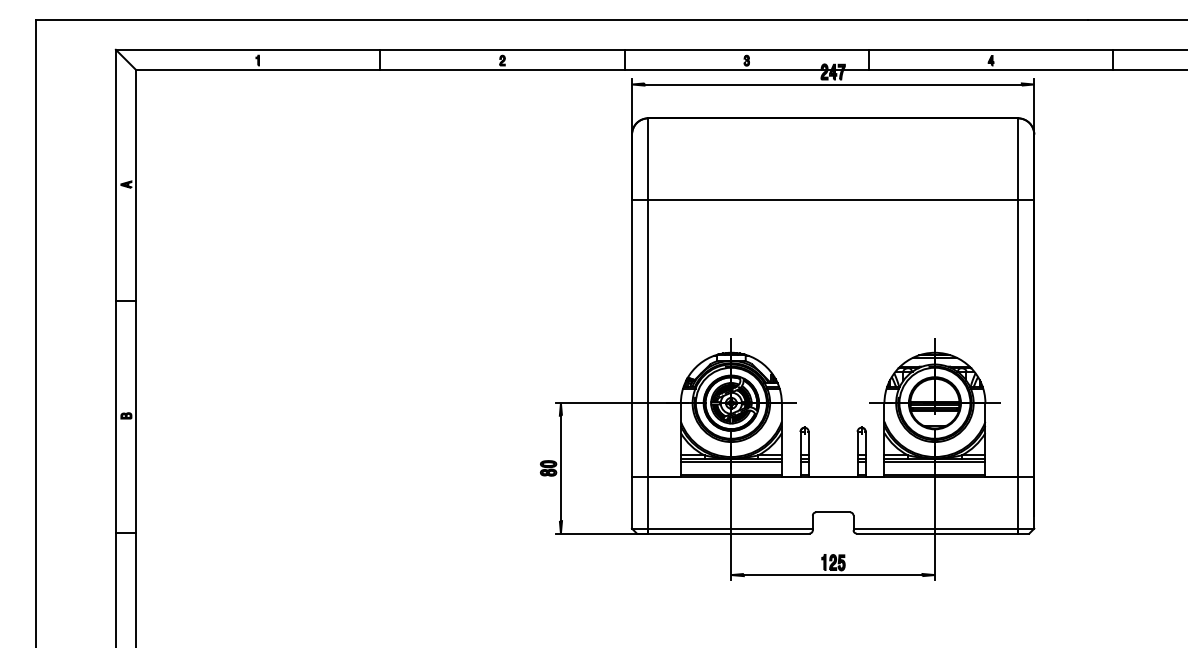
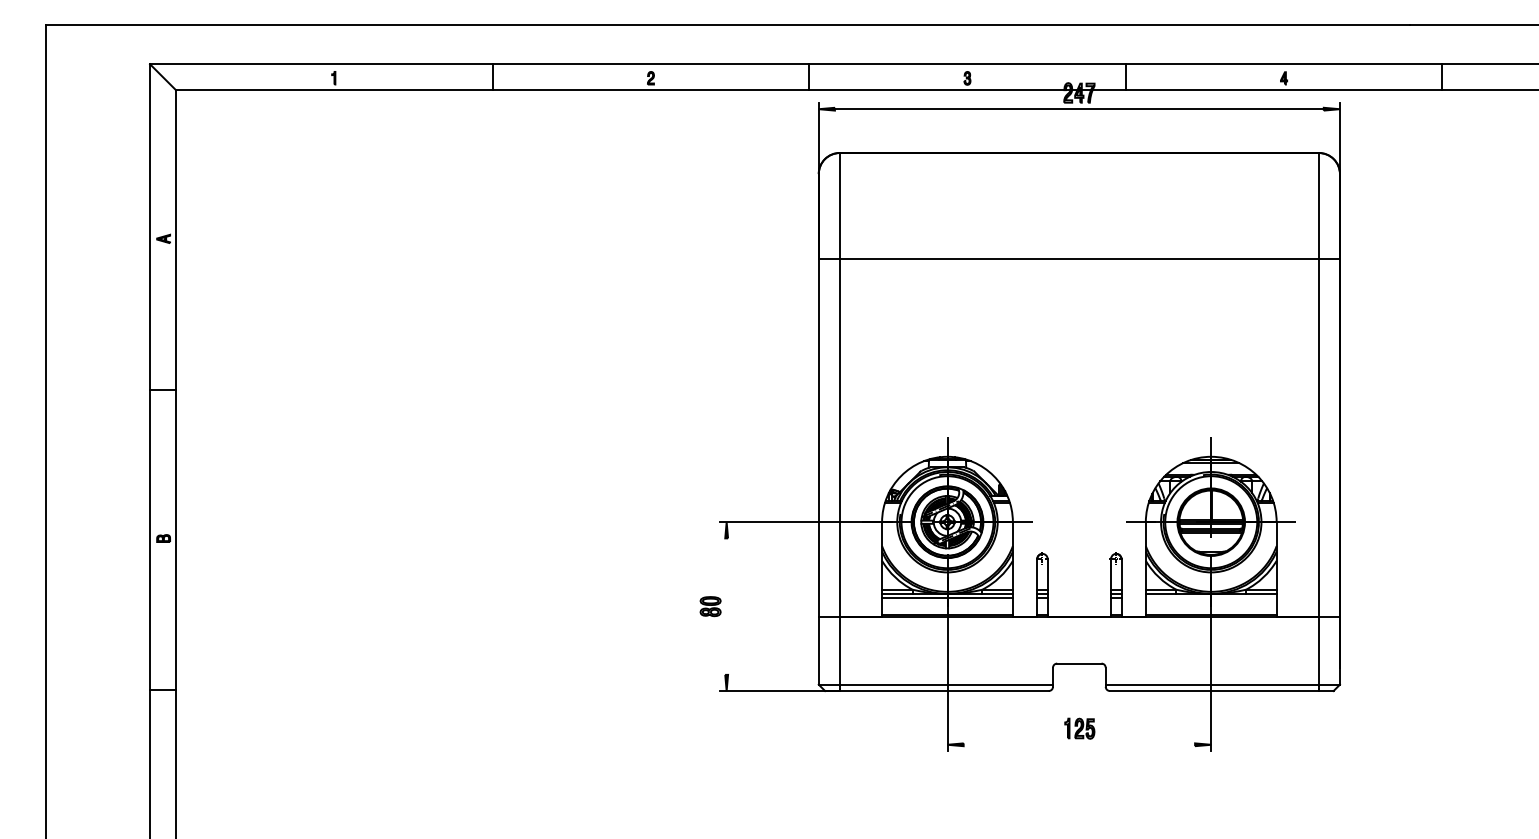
line: (934, 462) -> (1210, 598), removed
line: (560, 468) -> (726, 606), removed
line: (833, 574) -> (1079, 744), removed

